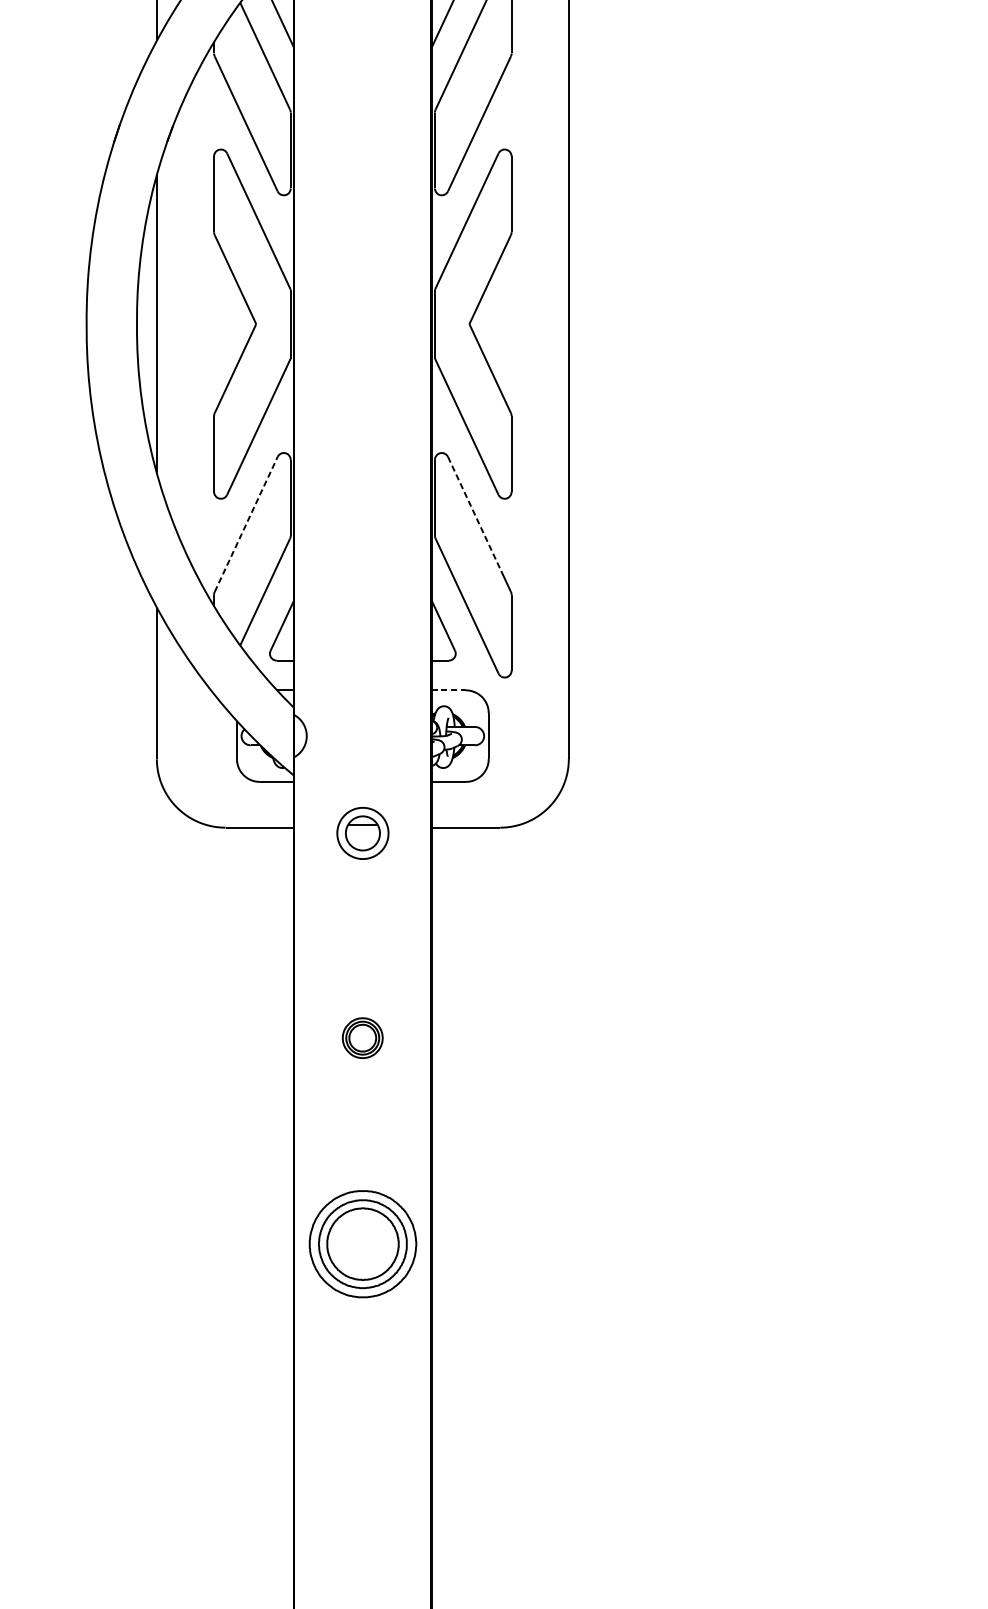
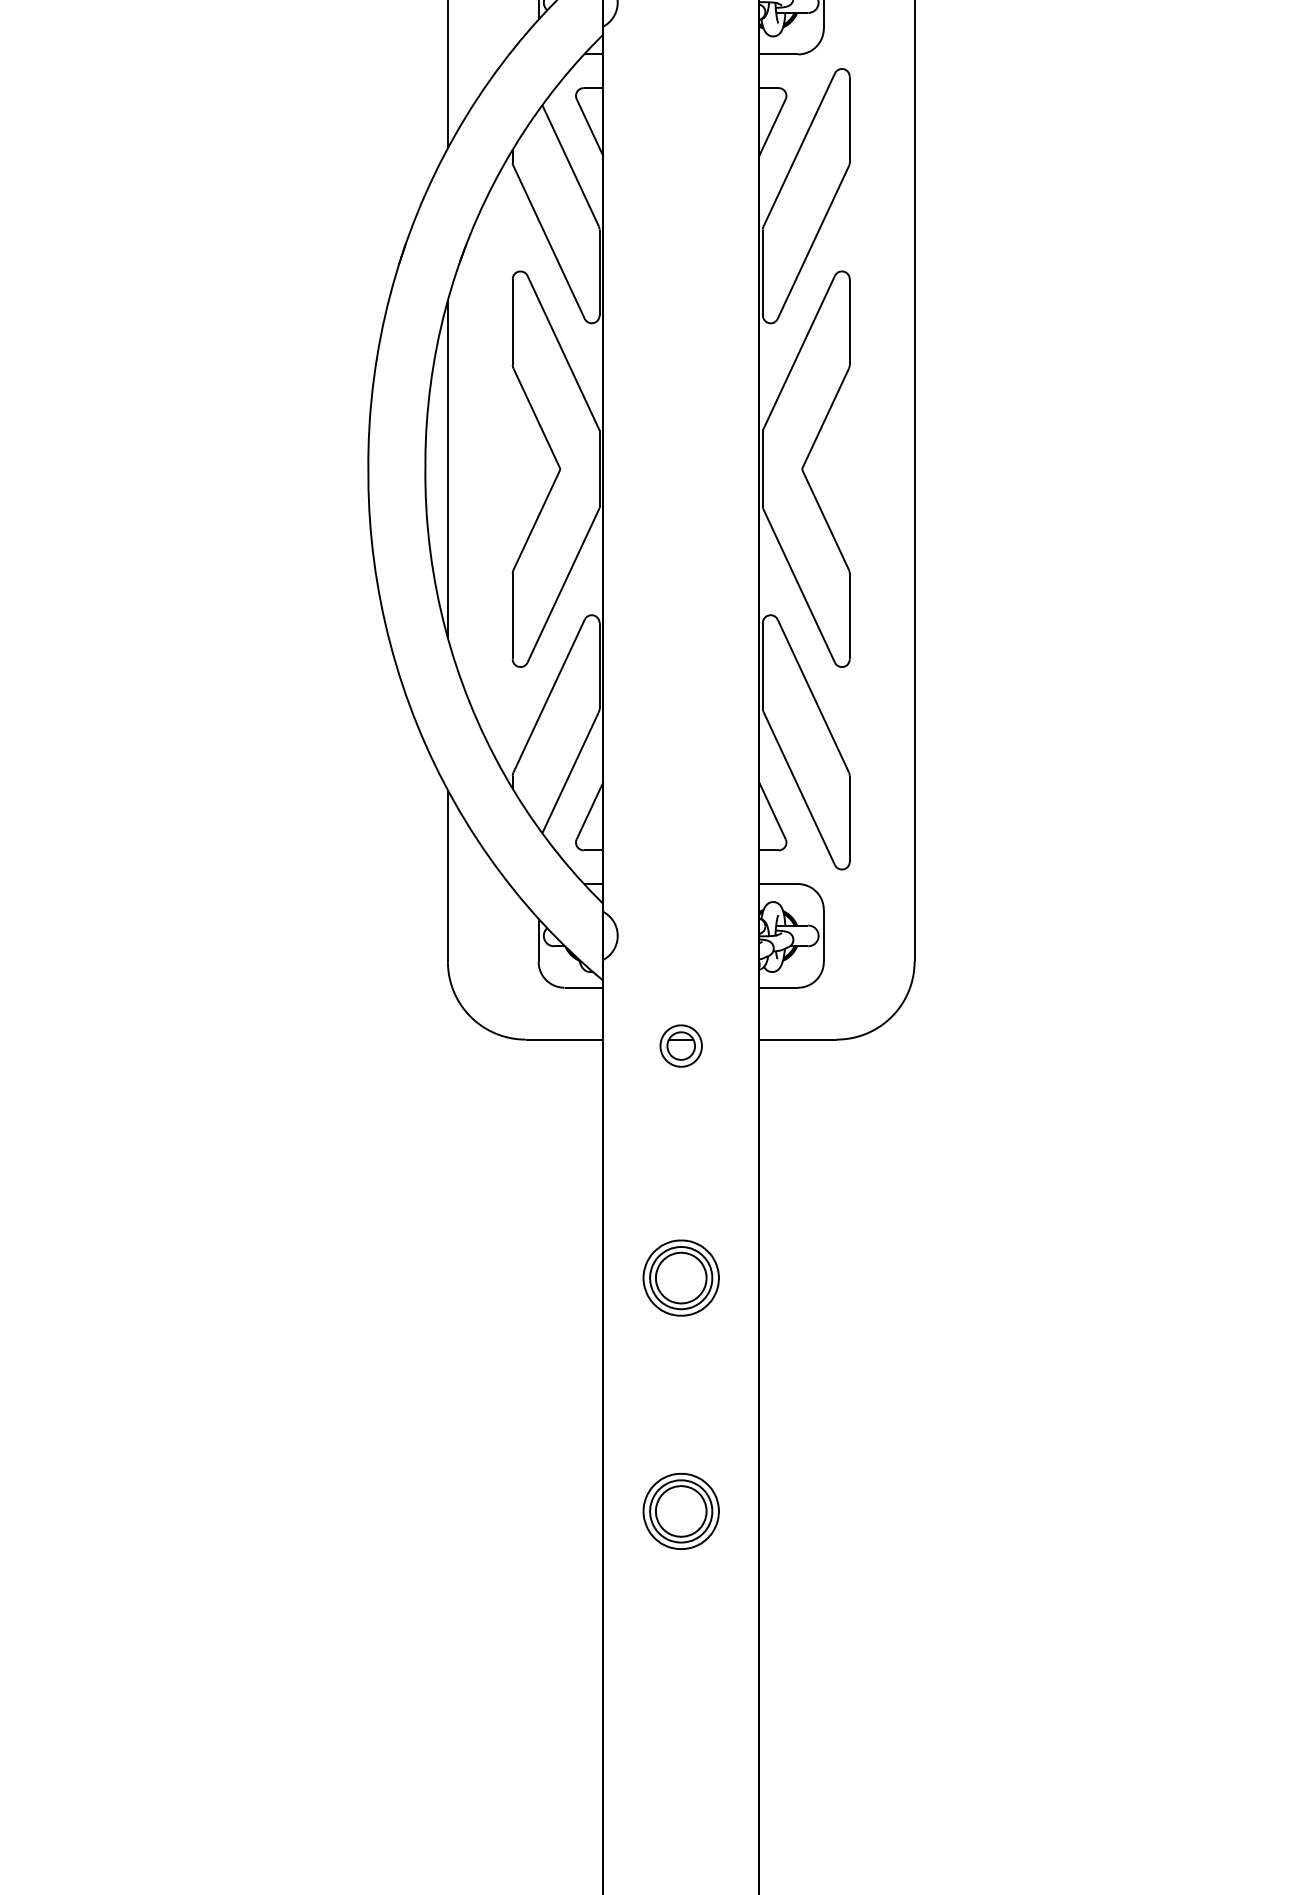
line: (475, 514) -> (808, 684), dashed -> solid
line: (246, 523) -> (549, 695), dashed -> solid
line: (448, 690) -> (778, 884), dashed -> solid
part: (362, 832) -> (680, 1045), size x0.71
part: (362, 1037) -> (680, 1277), size x1.67
part: (362, 1244) -> (680, 1511), size x0.62

